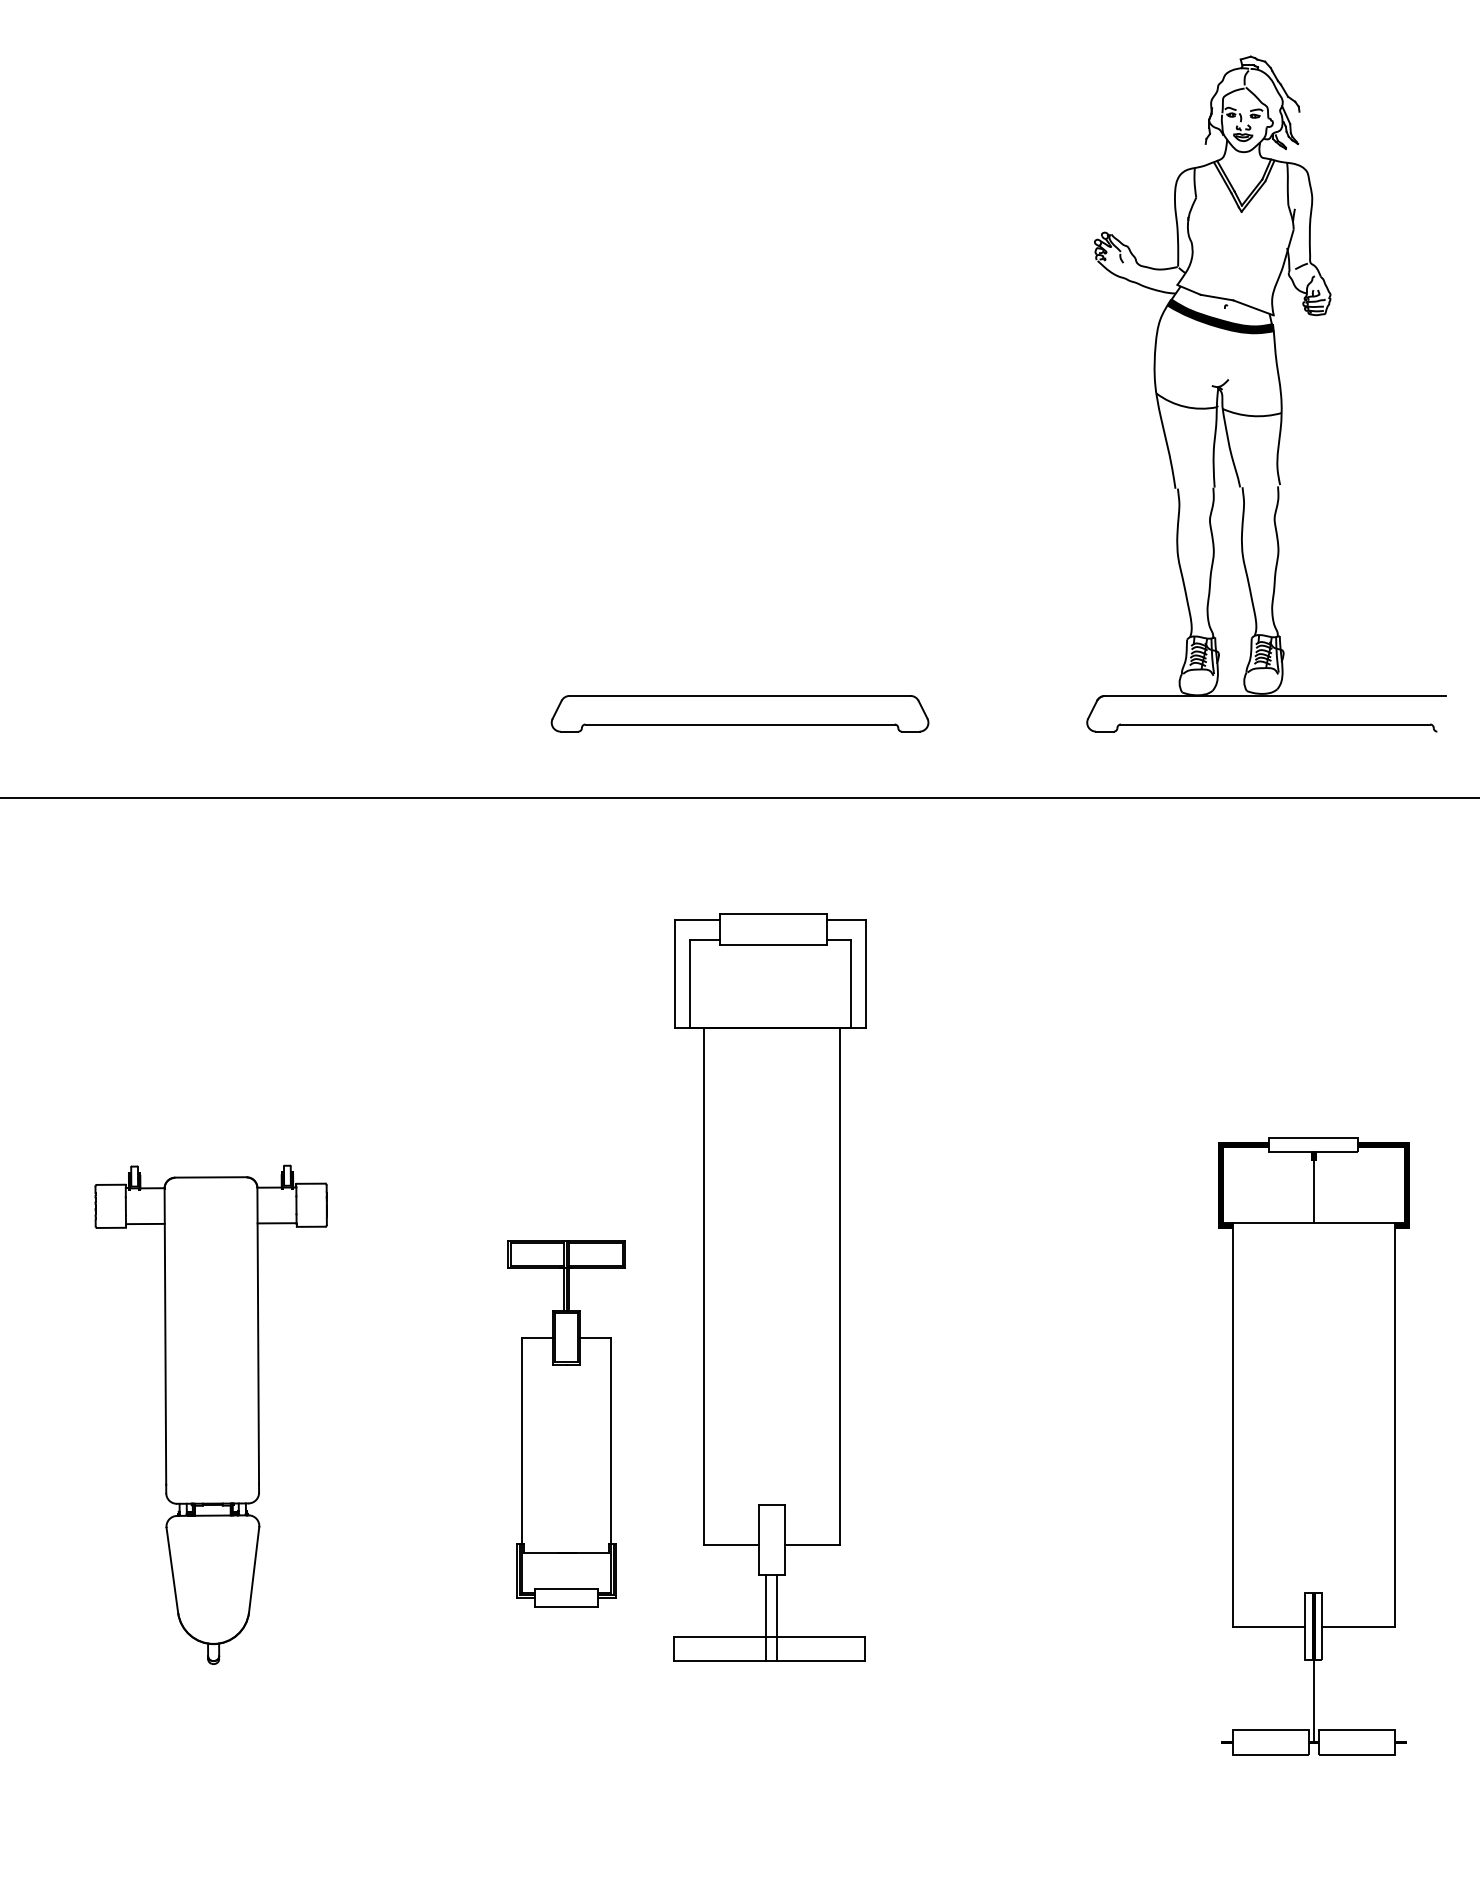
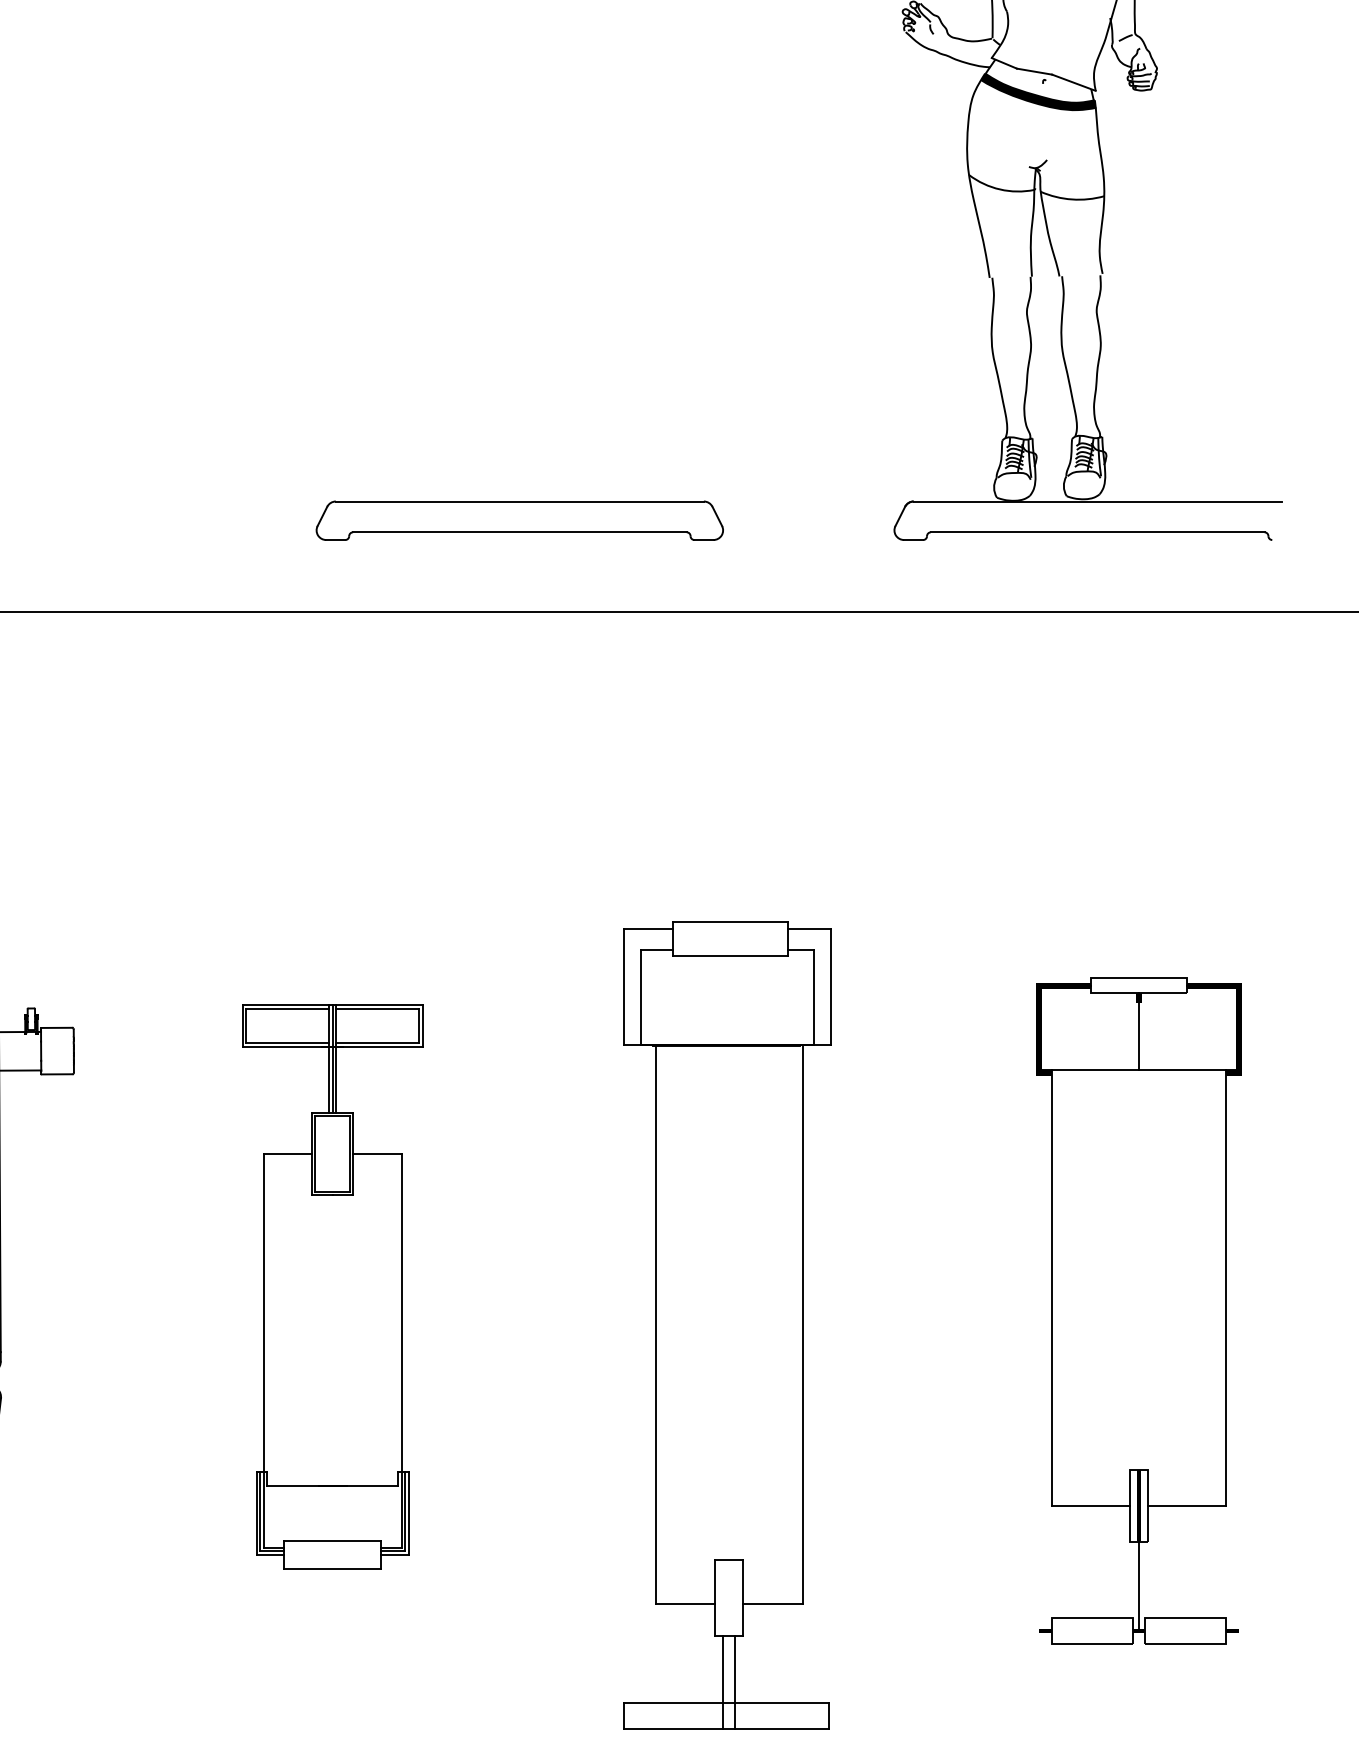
part: (769, 1287) -> (726, 1325), moved
part: (566, 1423) -> (332, 1286), size x1.43

